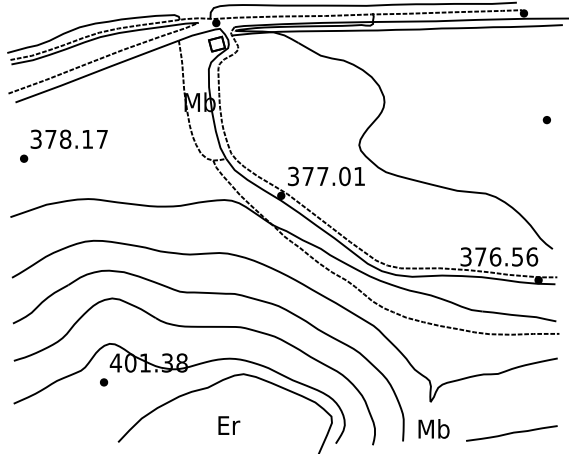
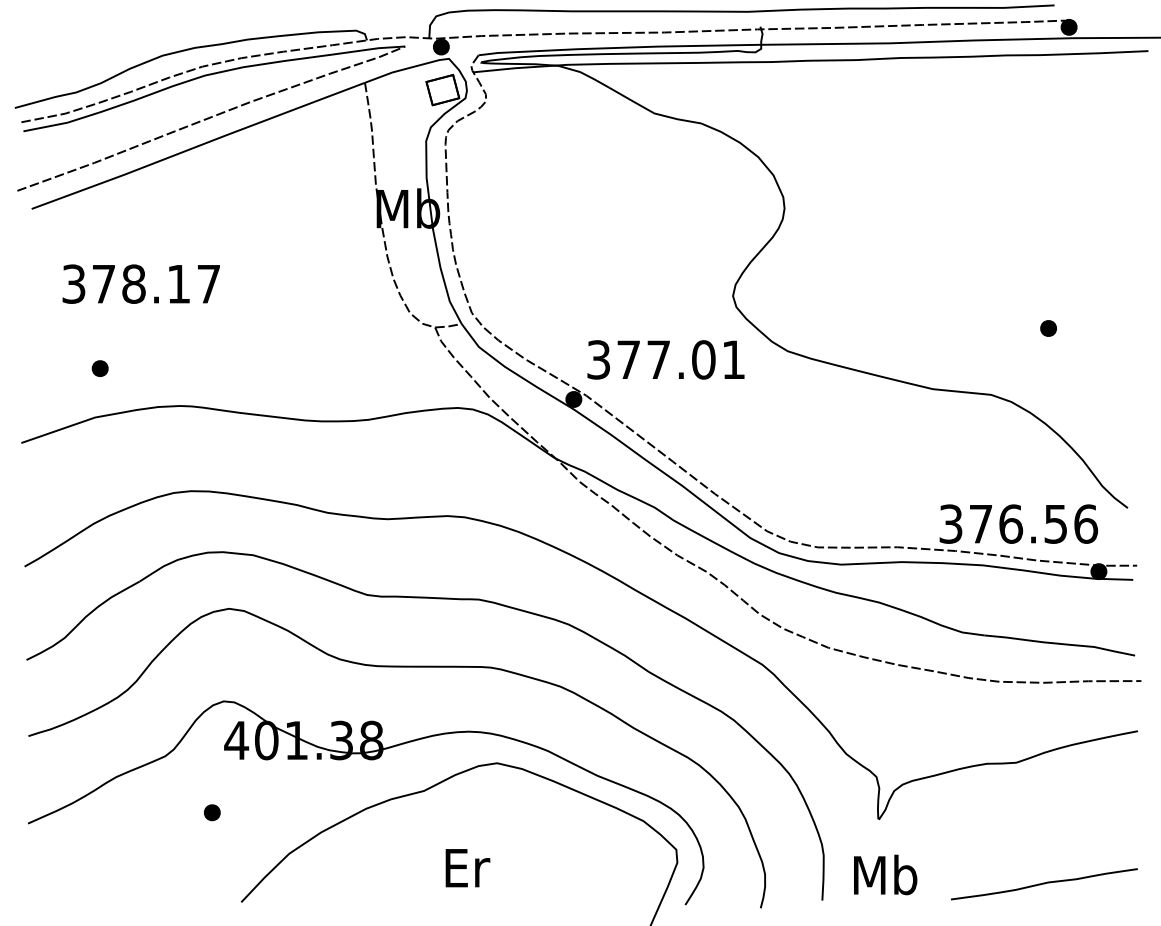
part: (546, 120) -> (1047, 329), moved
part: (24, 158) -> (101, 368), moved
part: (104, 382) -> (213, 812), moved

